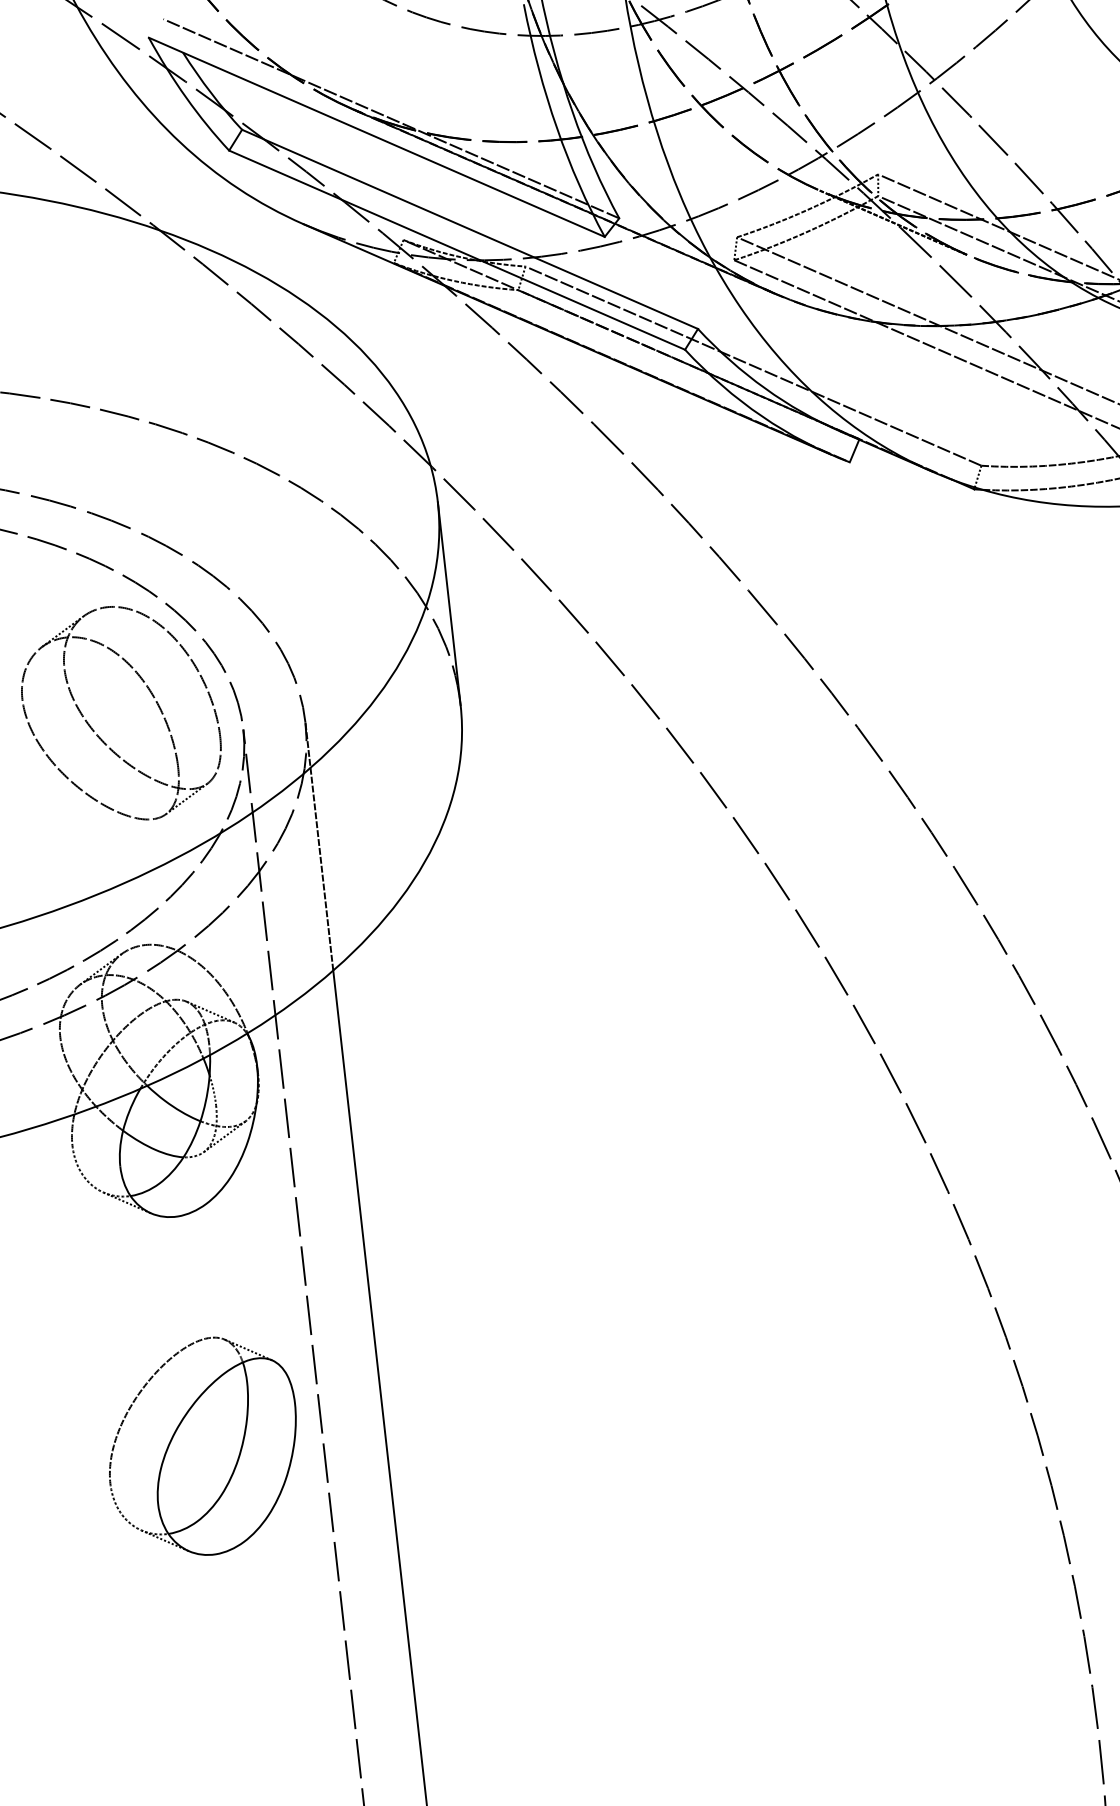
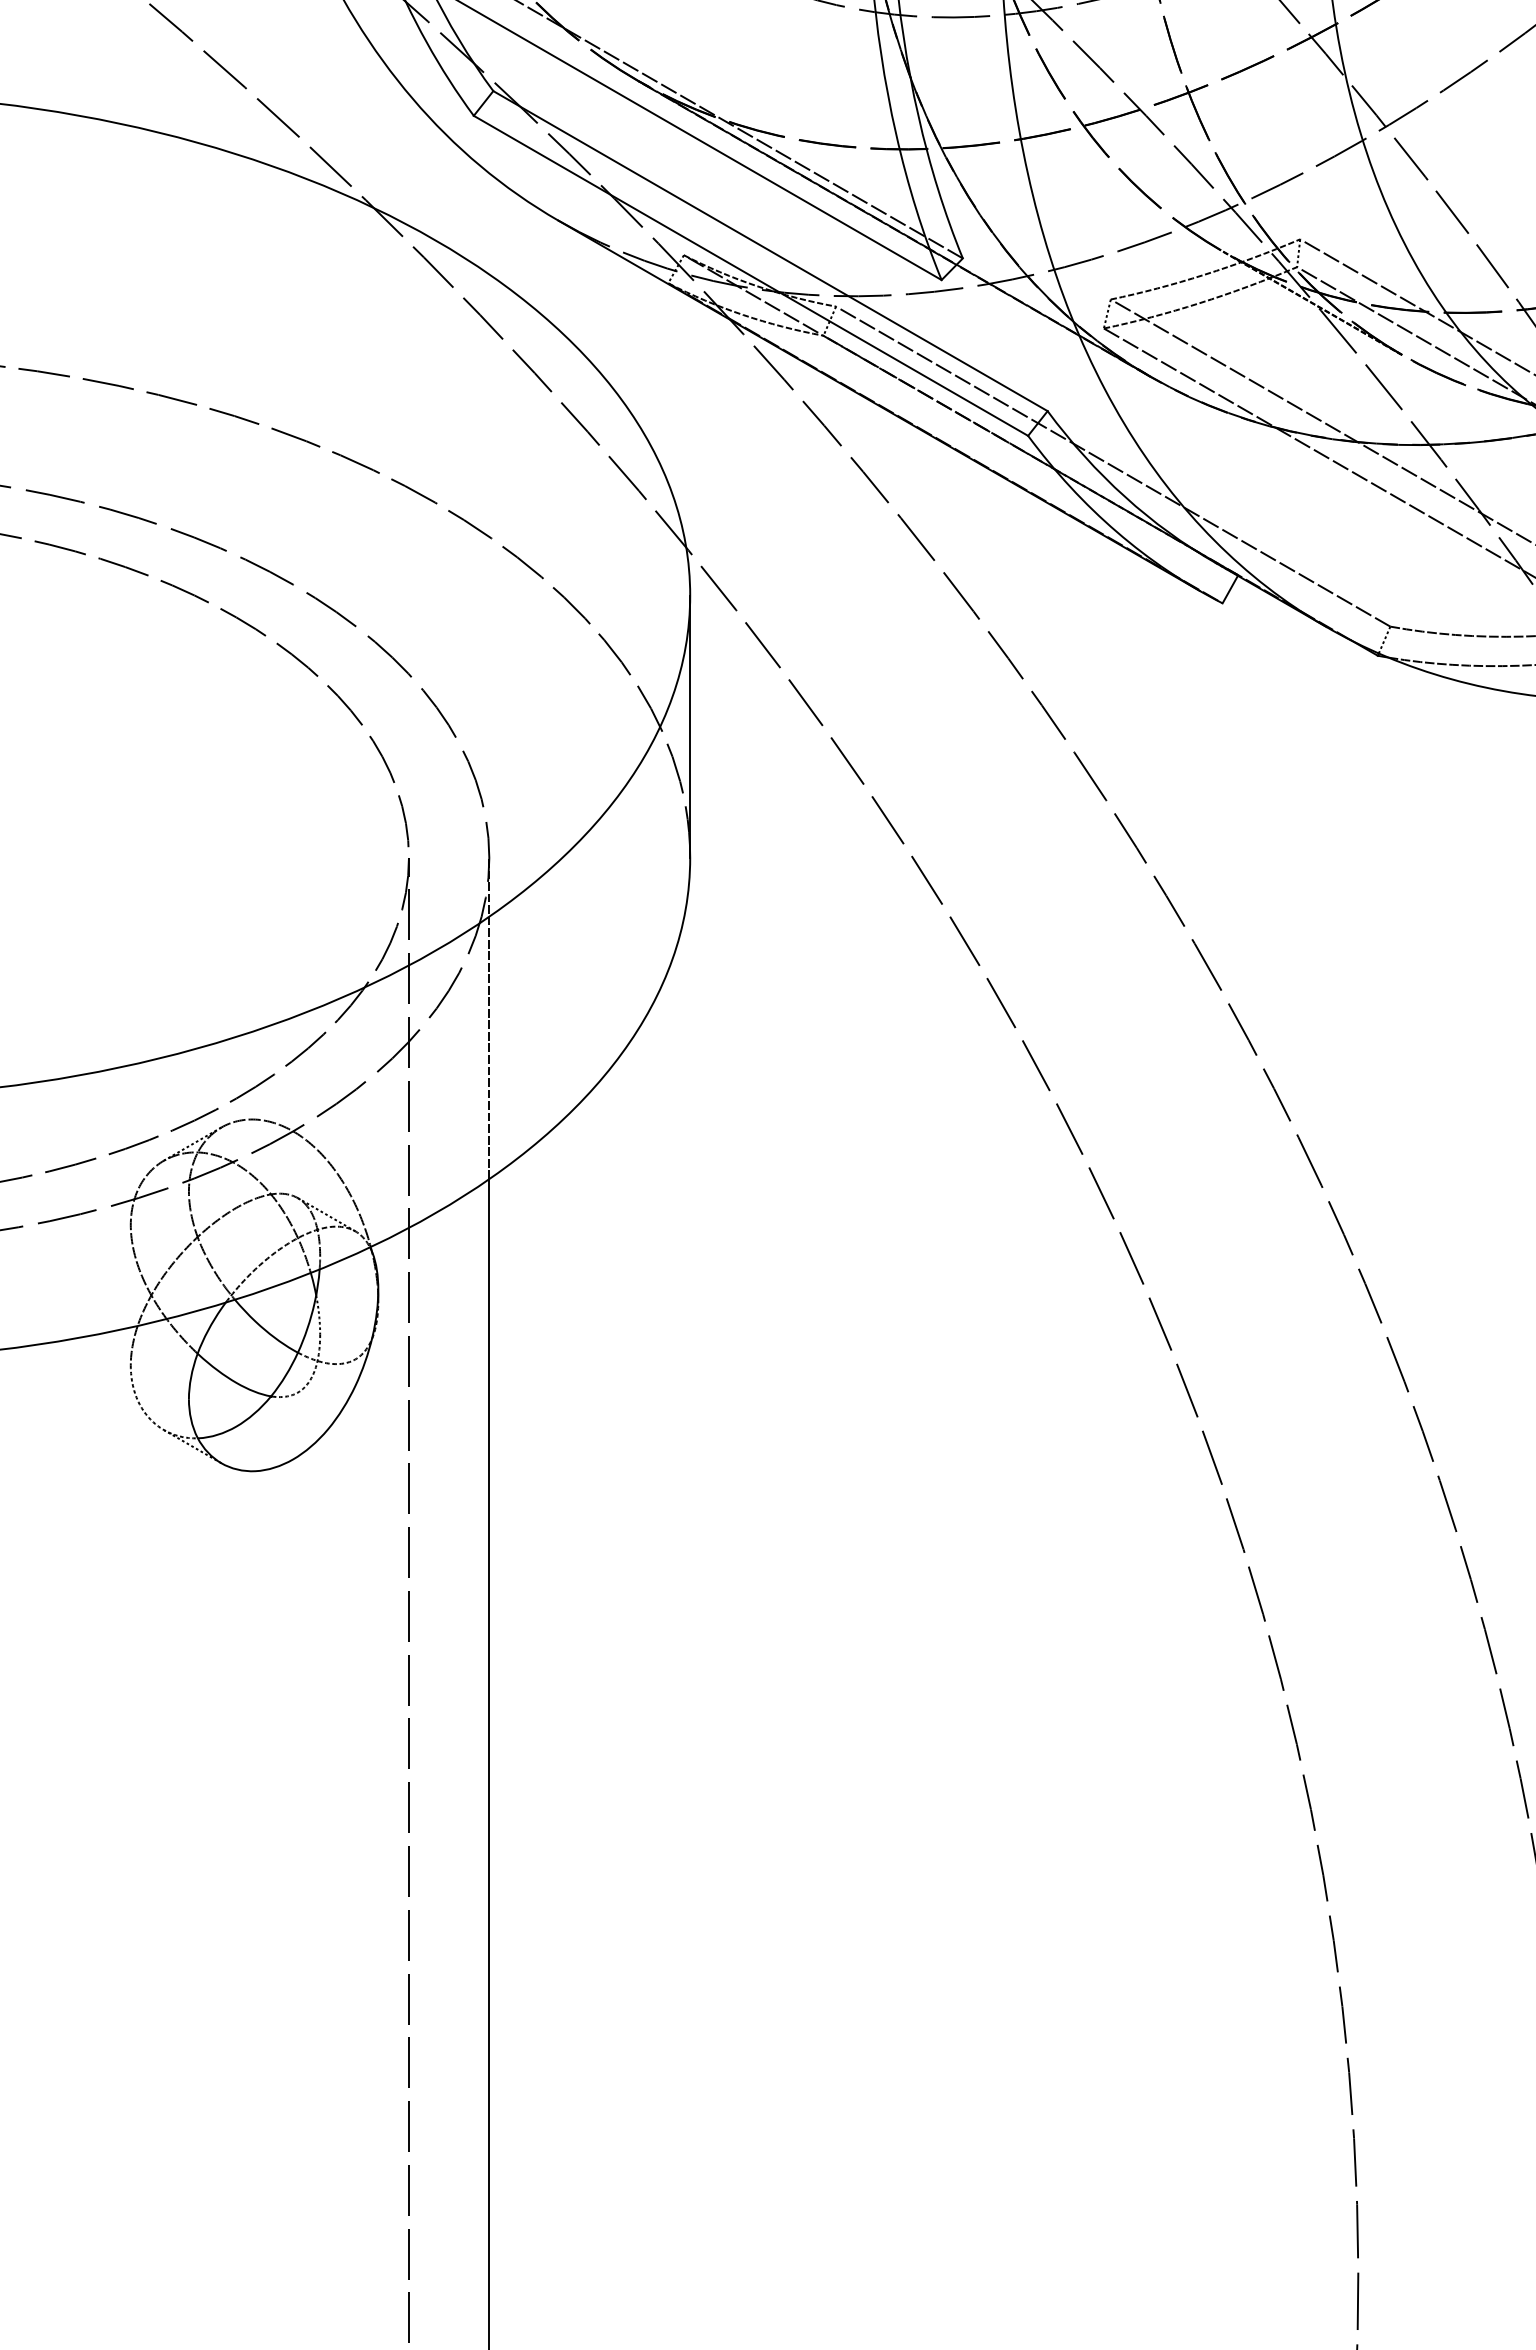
part: (99, 735) -> (223, 845), removed
line: (224, 1136) -> (326, 1375), removed
part: (203, 1446) -> (254, 1769), removed

